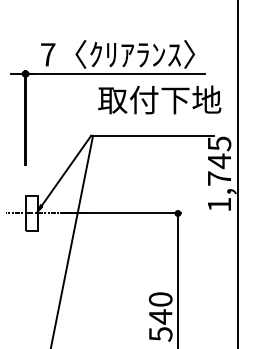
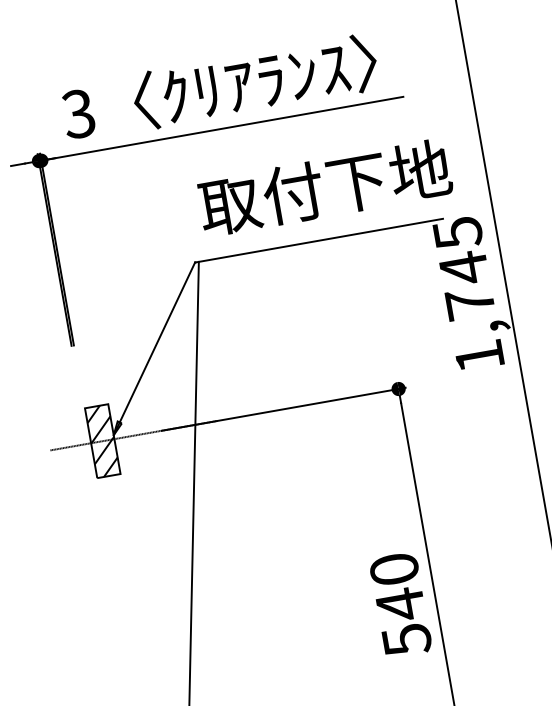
text: (47, 54) -> (77, 113), 7 -> 3
text: (159, 99) -> (324, 186), moved
hatch: (31, 213) -> (101, 441), added

